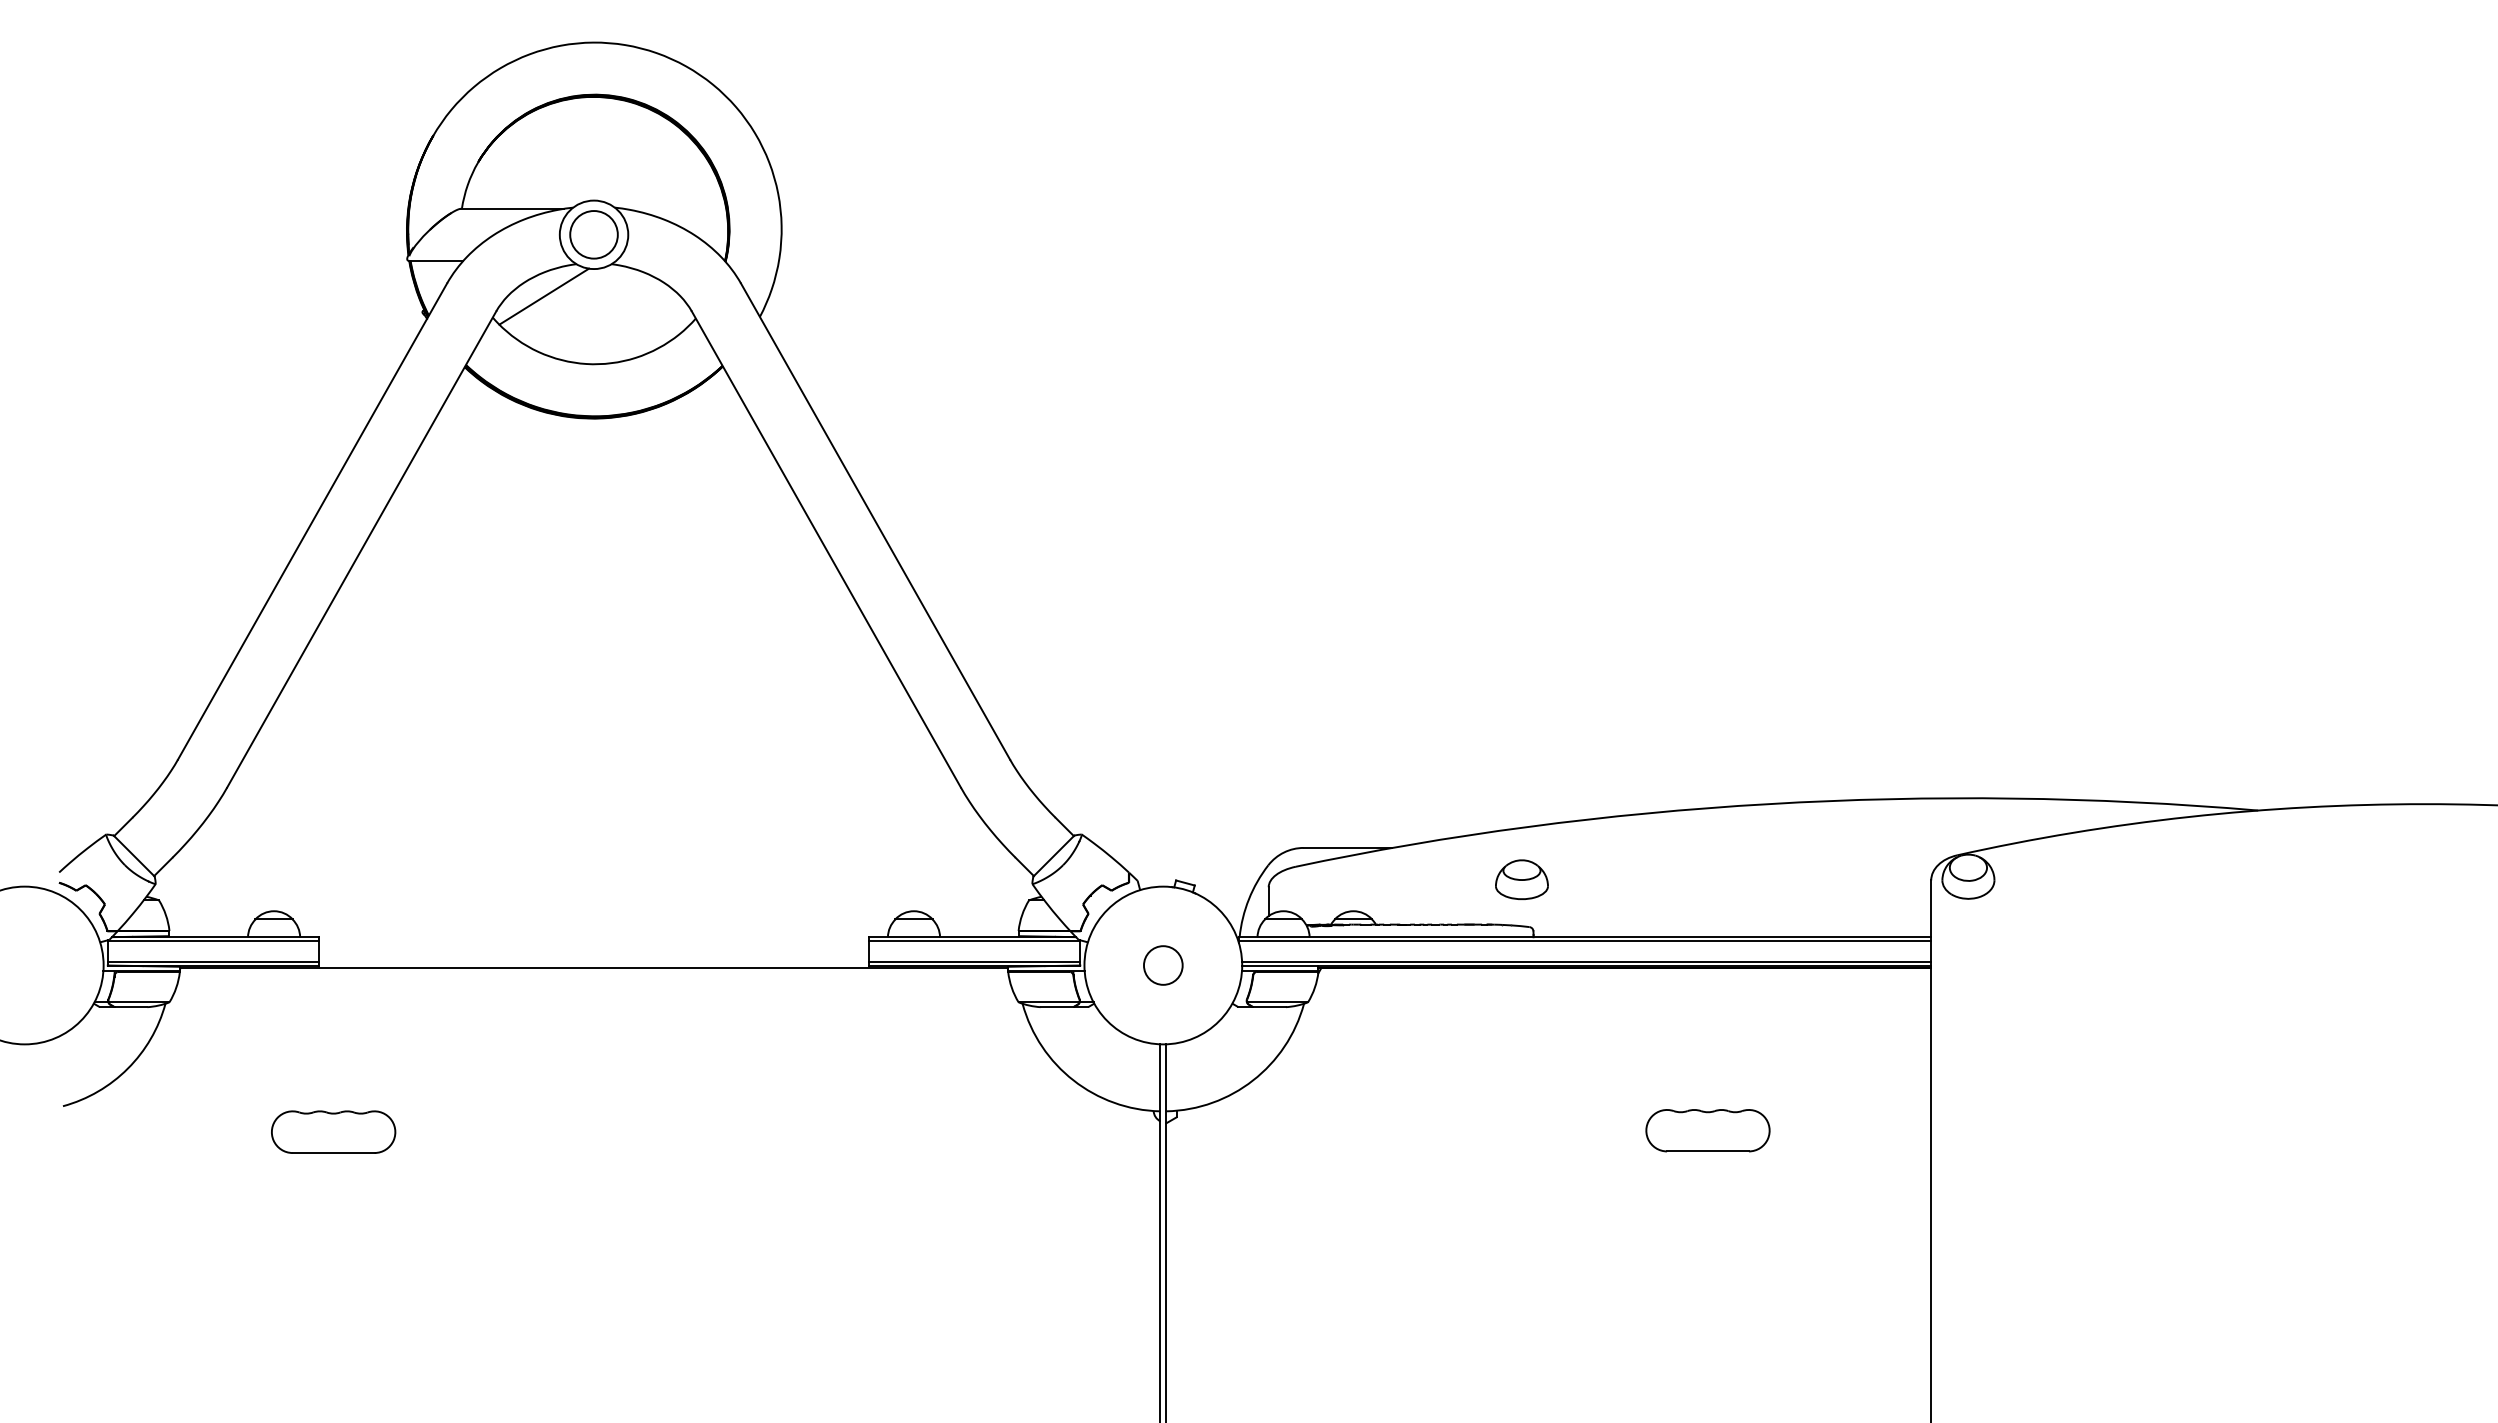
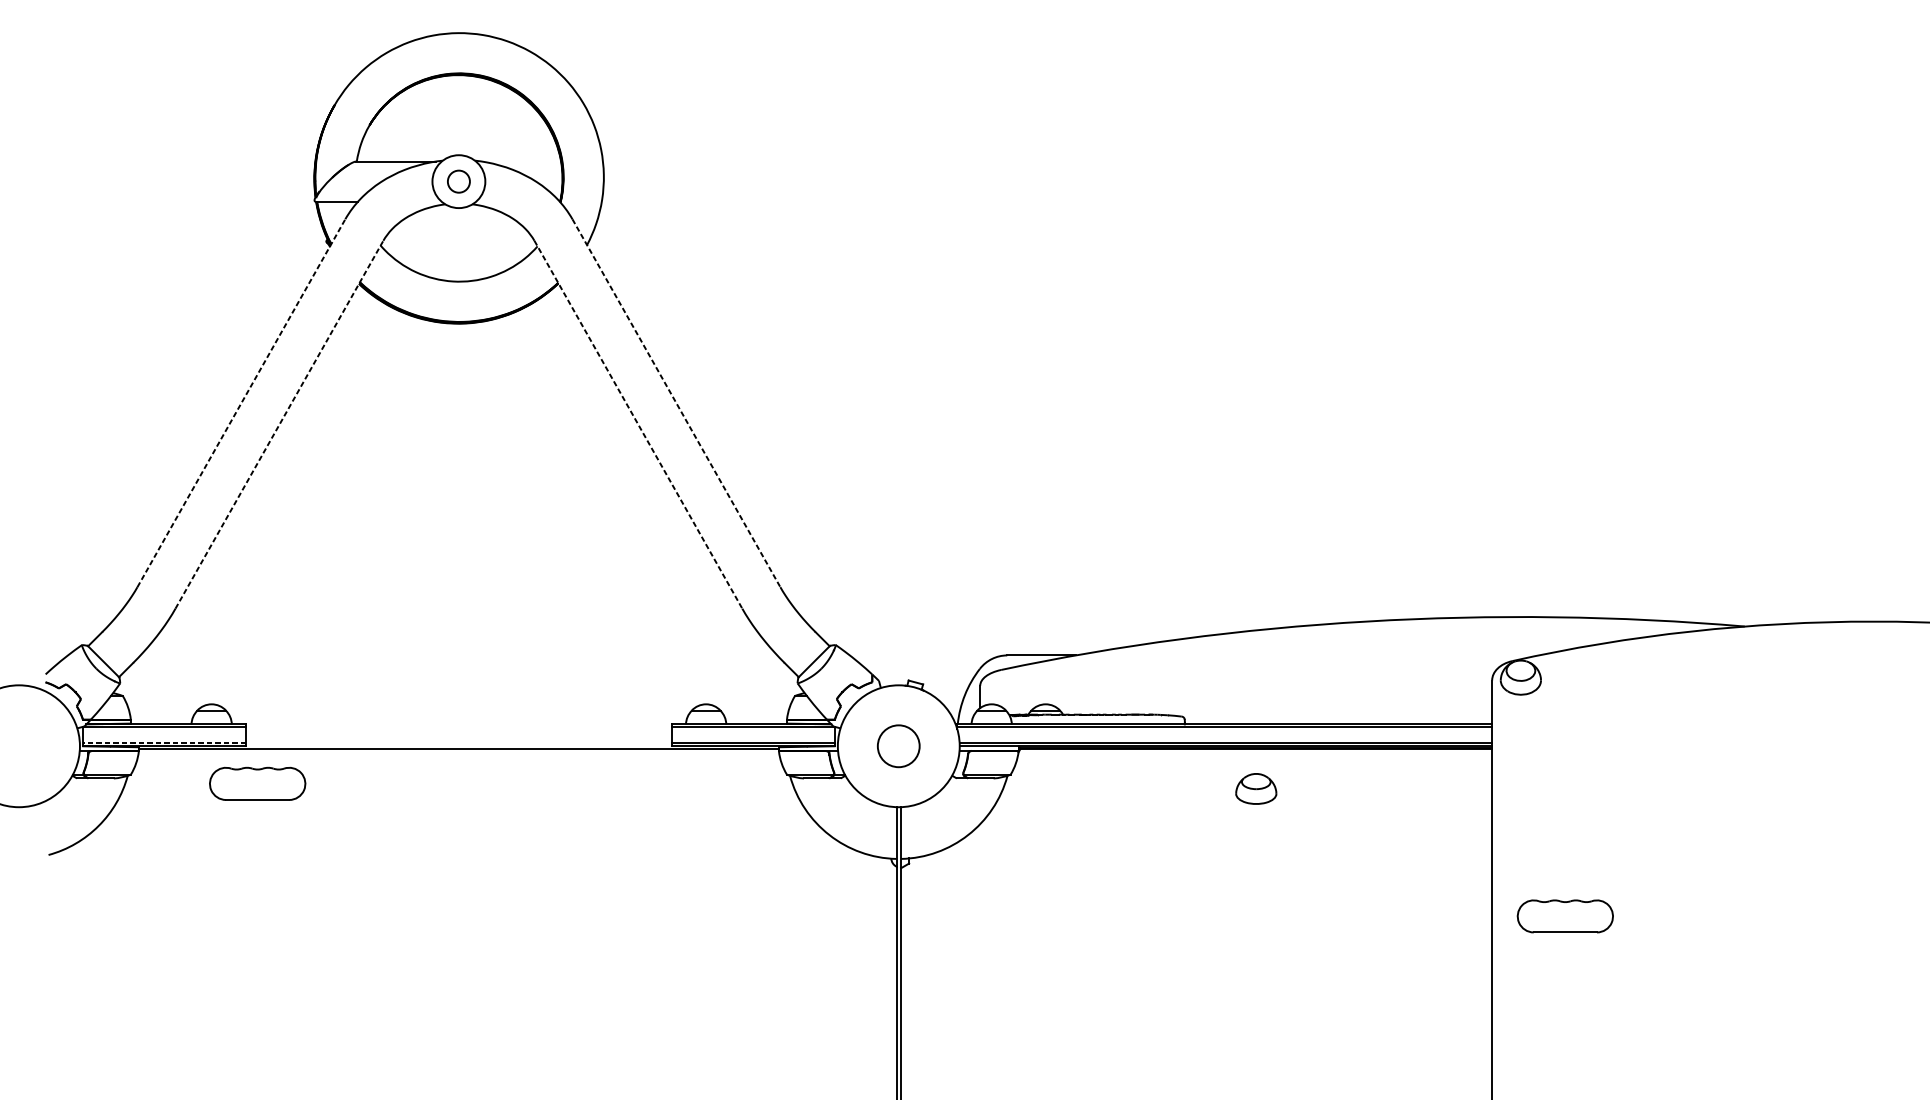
circle: (593, 234) -> (458, 181), size x0.6
line: (544, 296) -> (420, 229), removed
line: (312, 521) -> (241, 403), solid -> dashed
line: (875, 522) -> (676, 403), solid -> dashed
line: (362, 548) -> (280, 424), solid -> dashed
line: (826, 549) -> (638, 424), solid -> dashed
part: (1521, 879) -> (1255, 788), moved
line: (212, 961) -> (164, 743), solid -> dashed
circle: (1163, 965) -> (898, 746), size x1.4
part: (1707, 1130) -> (1565, 916), moved
part: (333, 1131) -> (257, 783), moved

